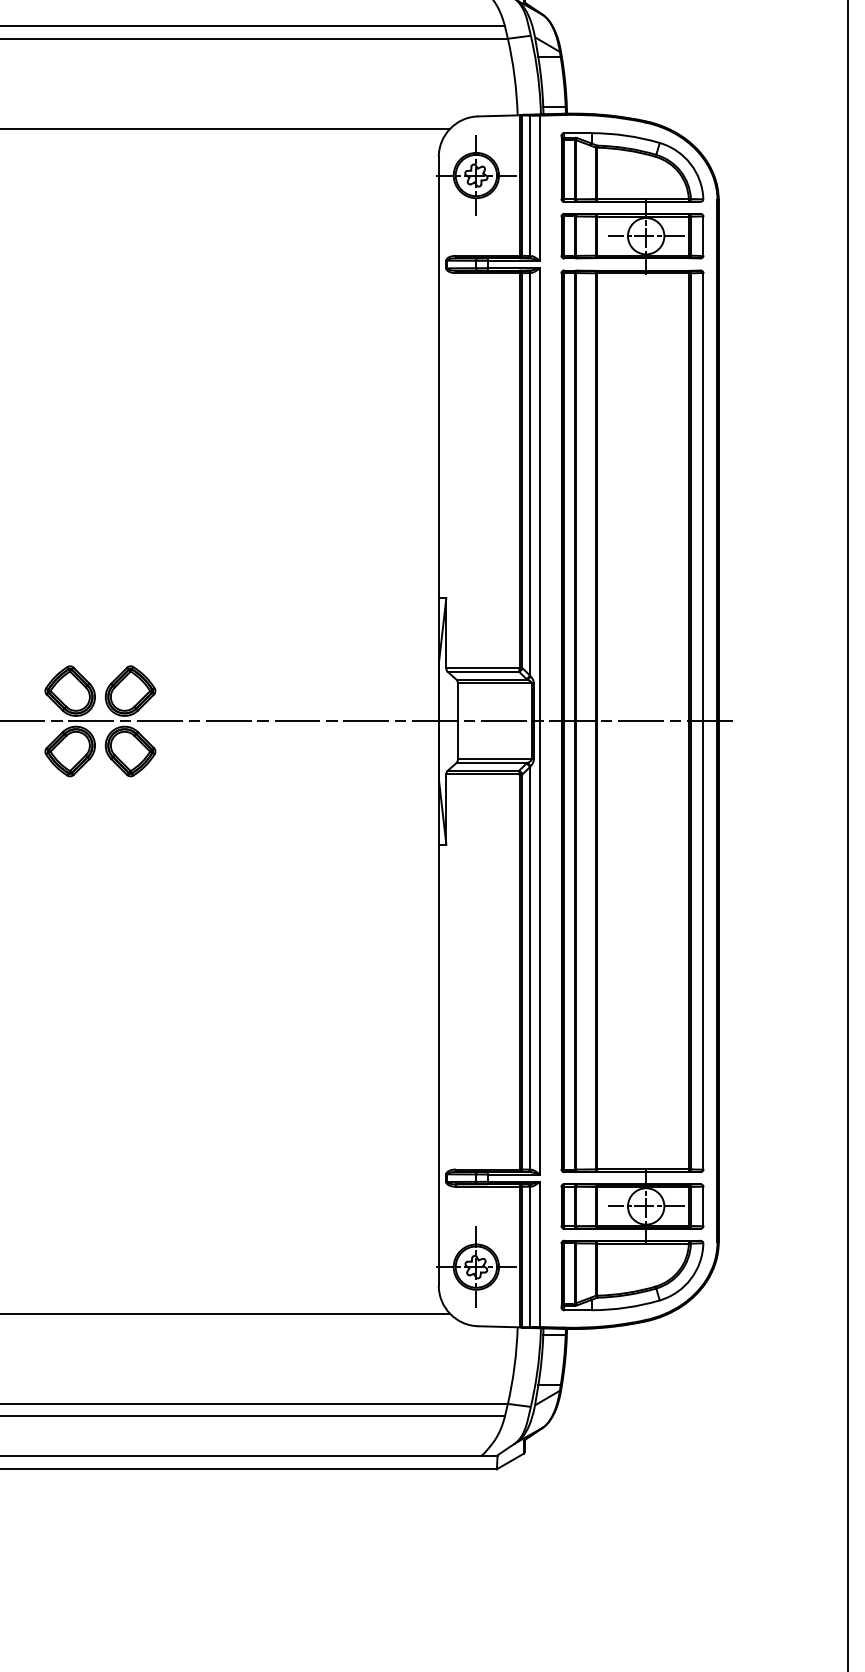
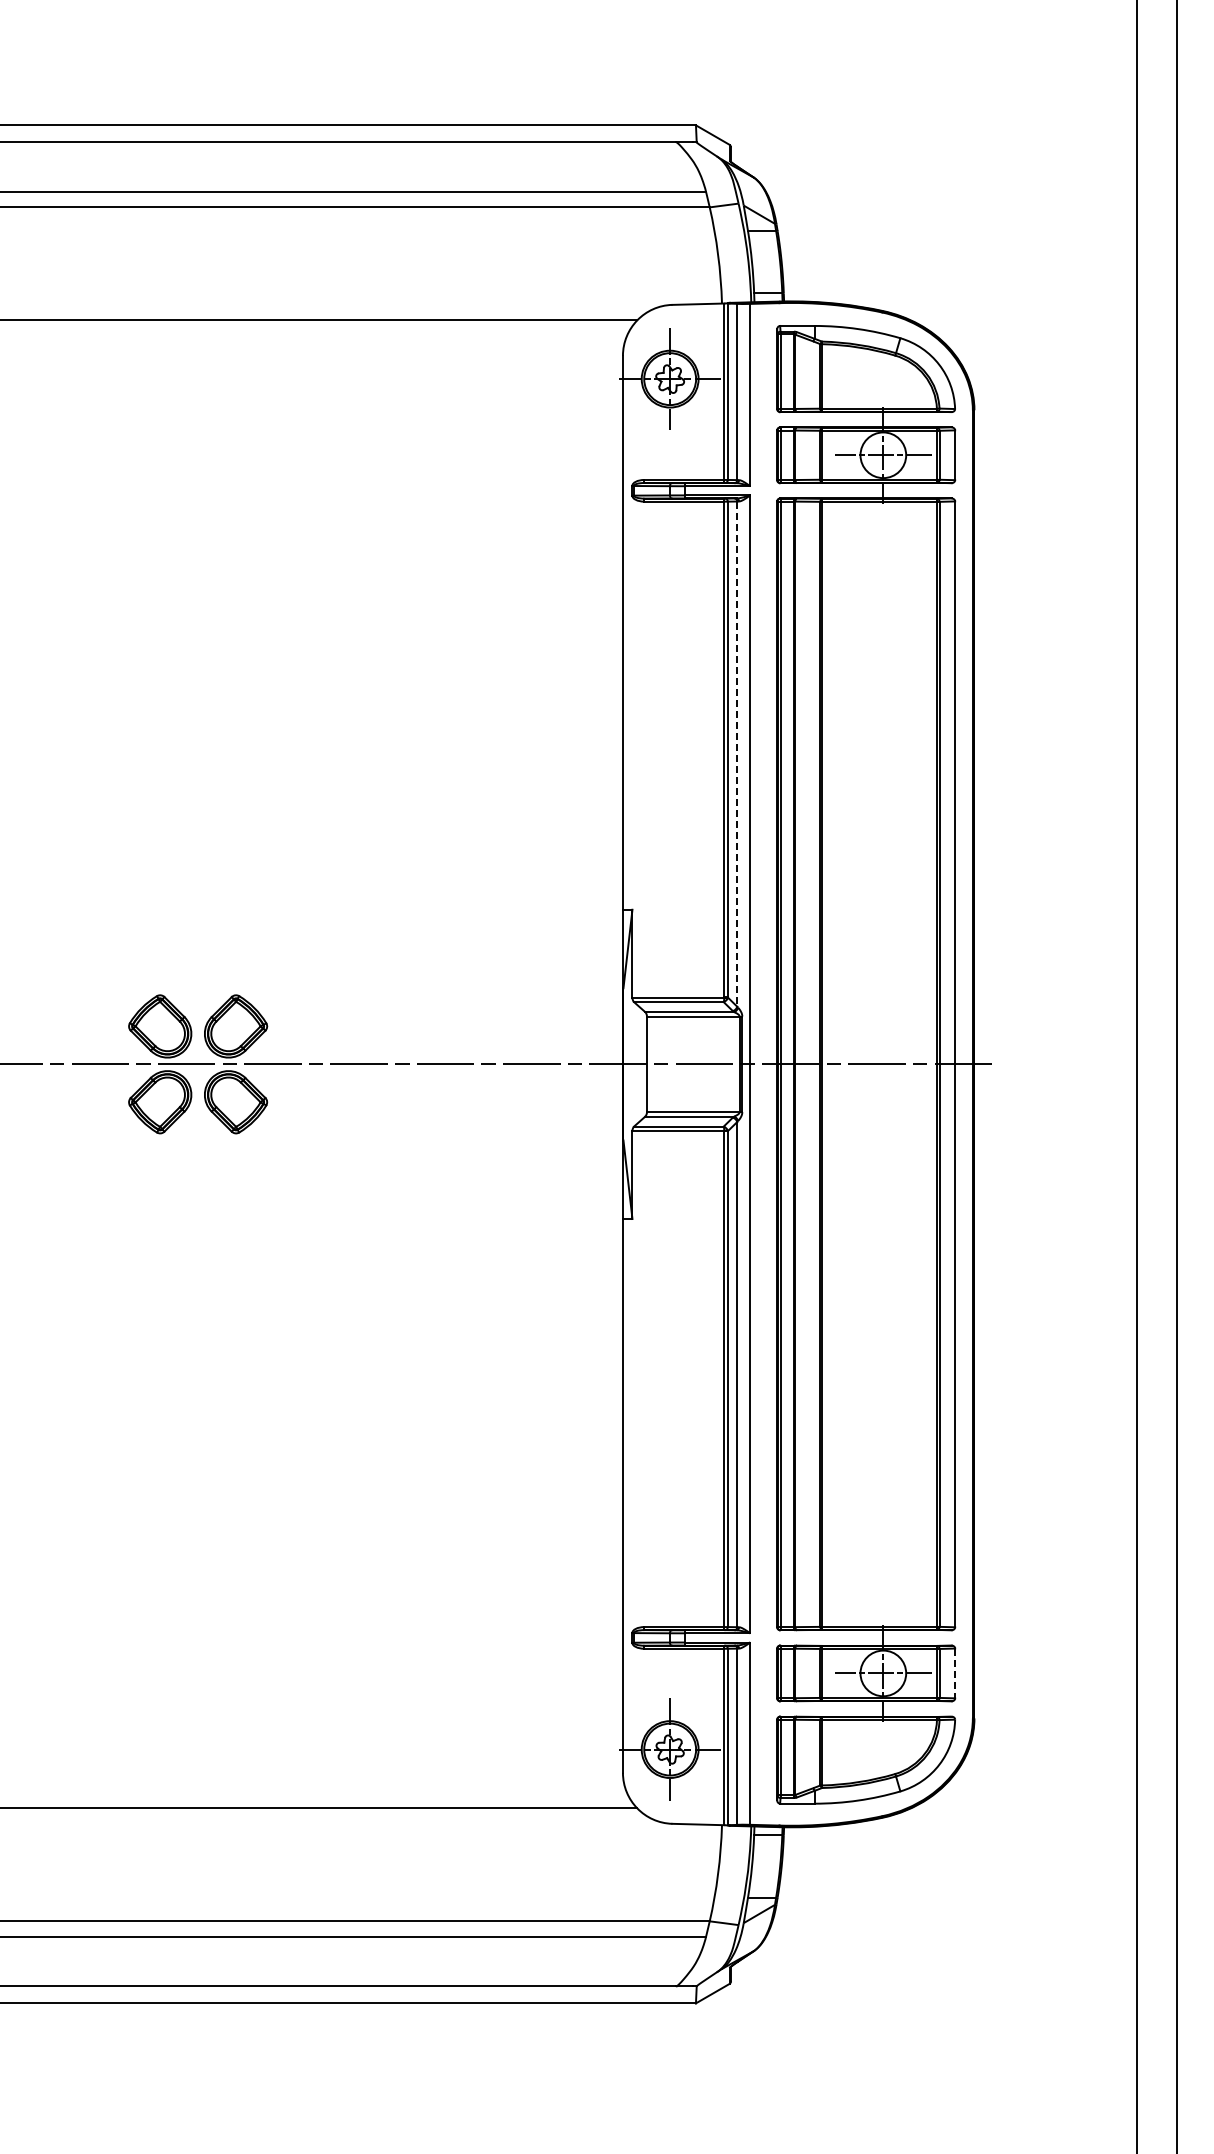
line: (530, 474) -> (737, 754), solid -> dashed
line: (703, 1206) -> (955, 1673), solid -> dashed

